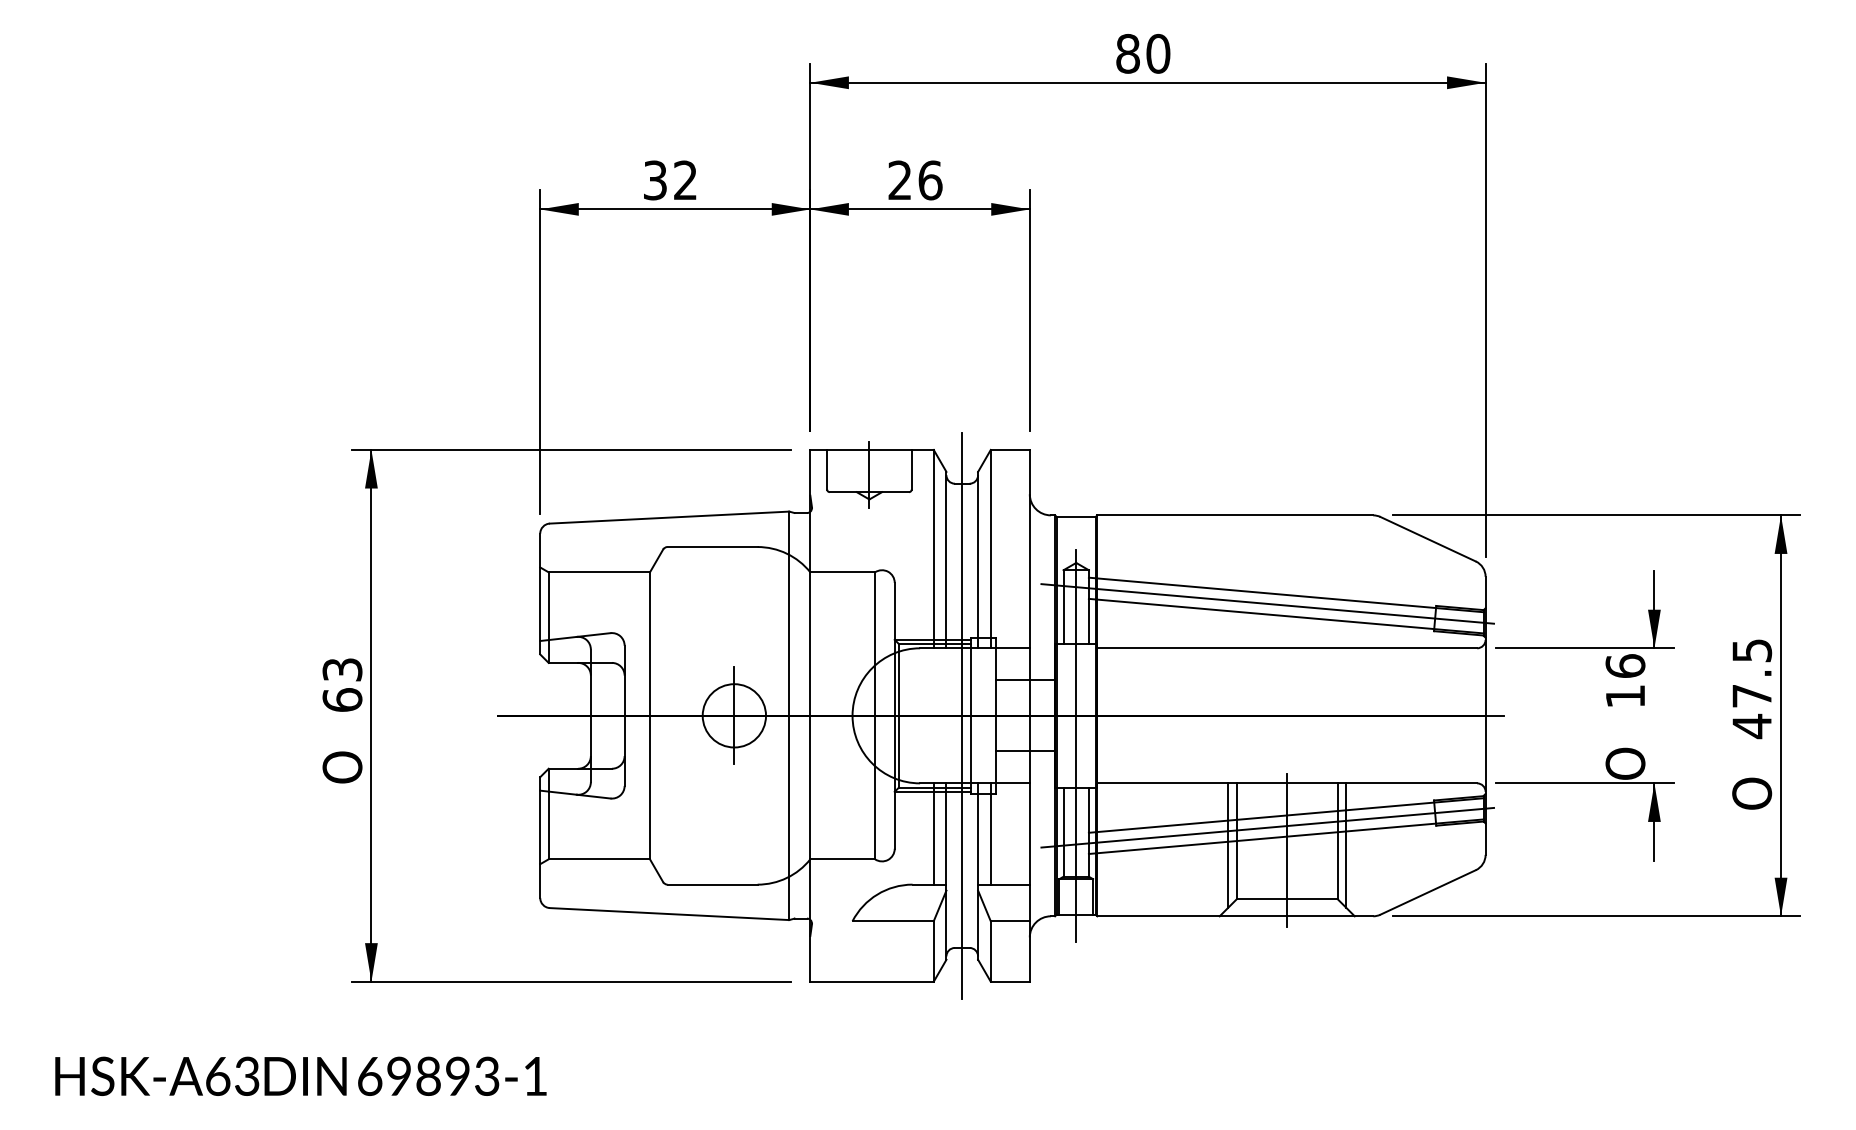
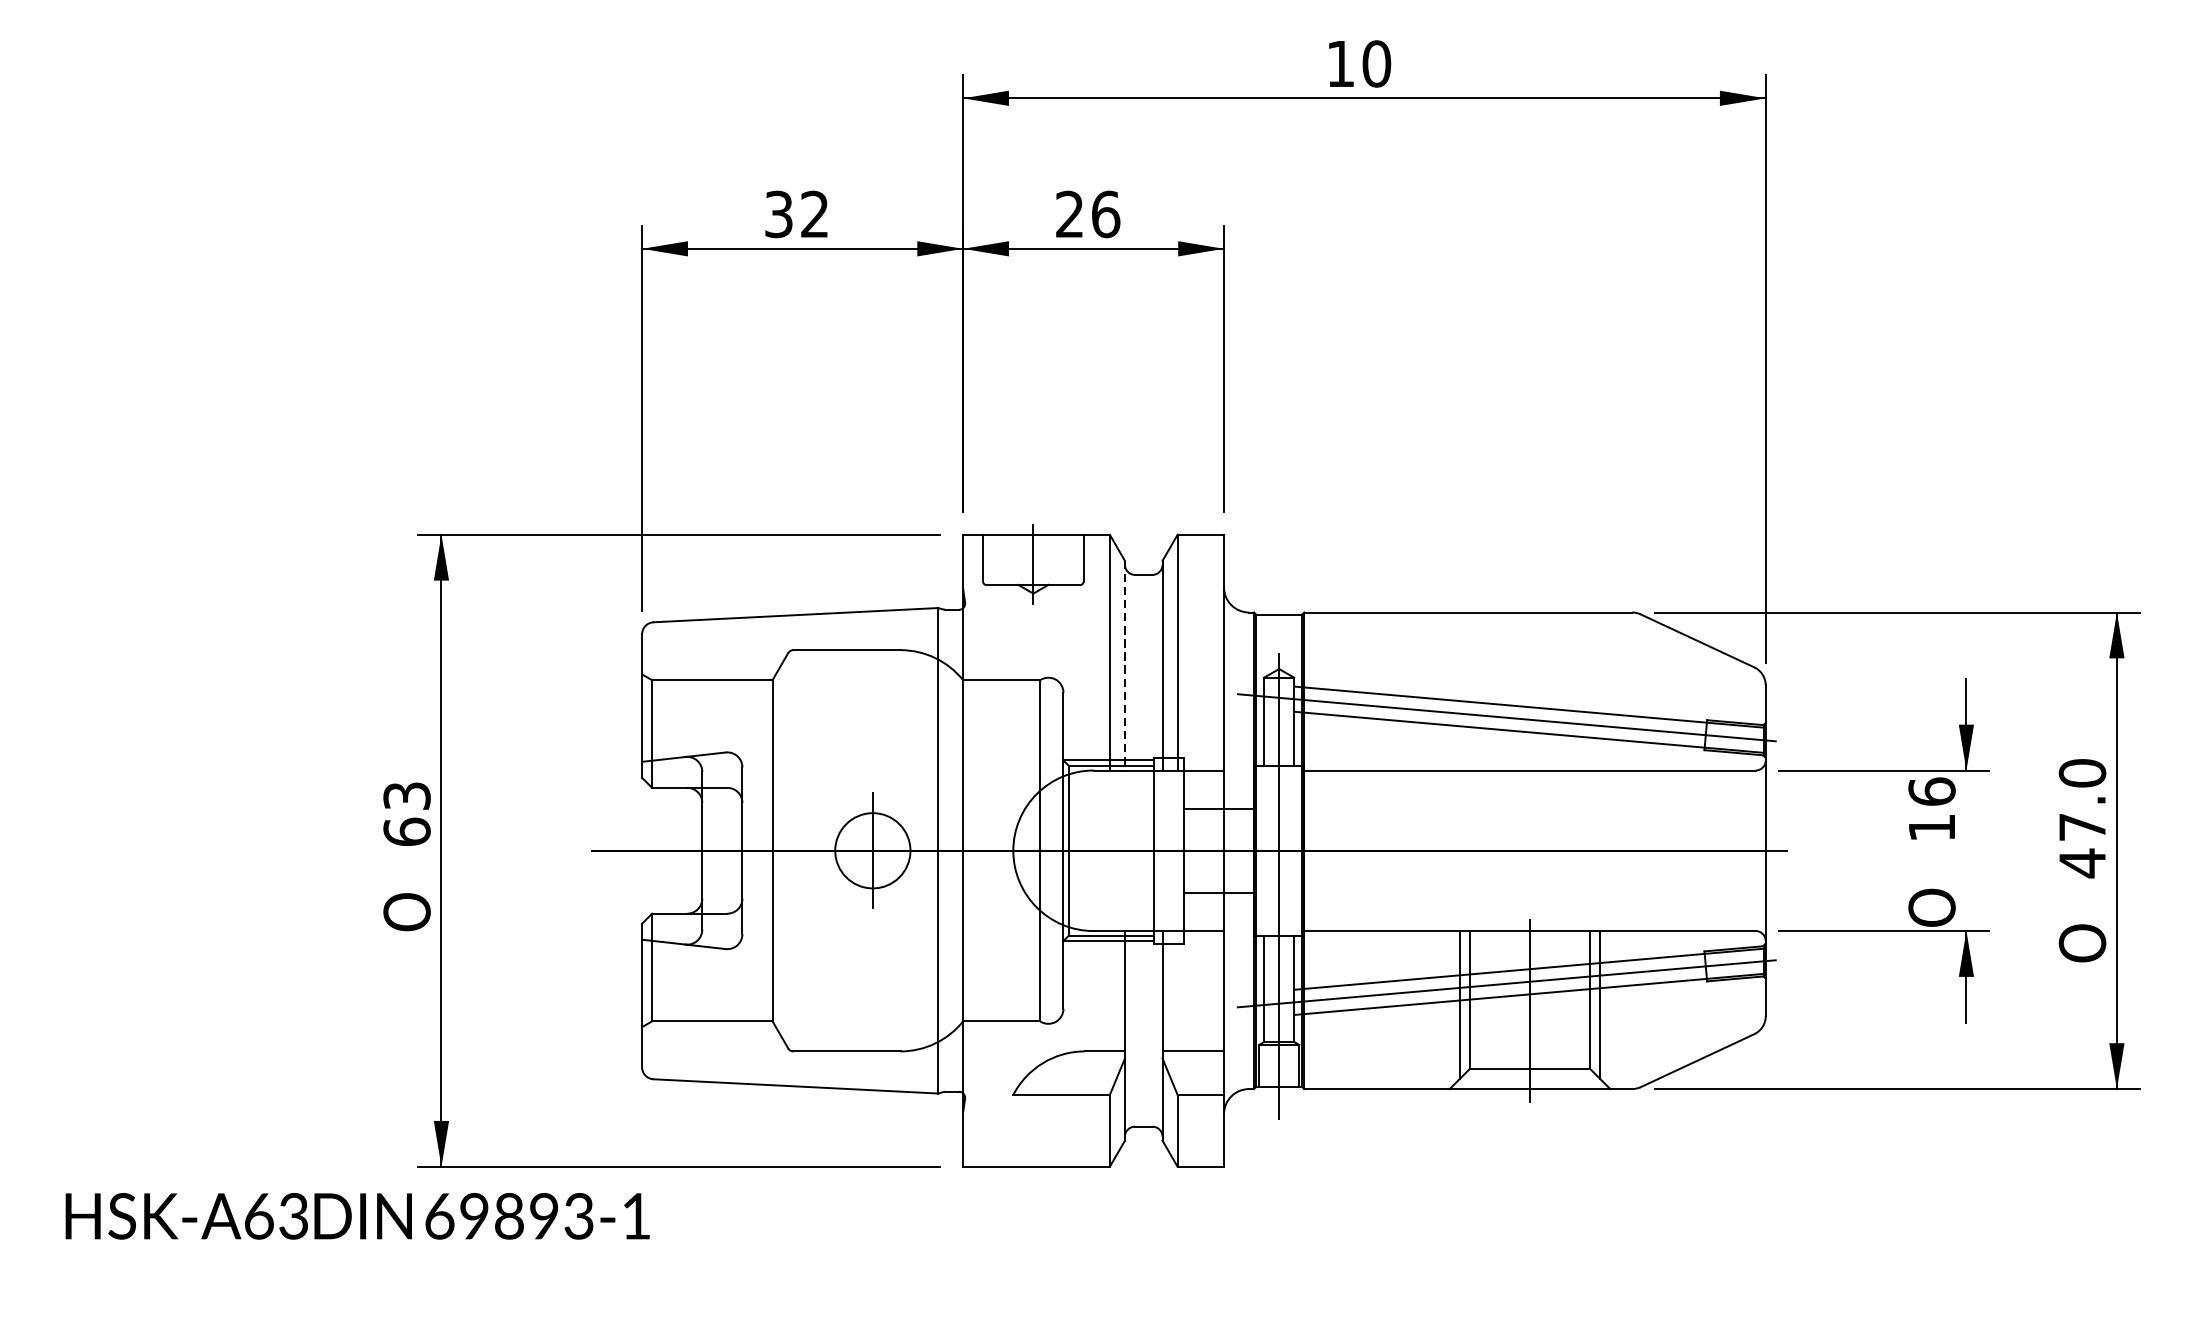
text: (1127, 53) -> (1340, 63), 80 -> 10
line: (946, 560) -> (1124, 666), solid -> dashed
text: (1752, 650) -> (2083, 773), 47.5 -> 47.0
line: (962, 715) -> (1144, 850), removed
line: (933, 833) -> (1109, 990), removed
line: (990, 833) -> (1177, 990), removed
text: (300, 1075) -> (357, 1215), moved

